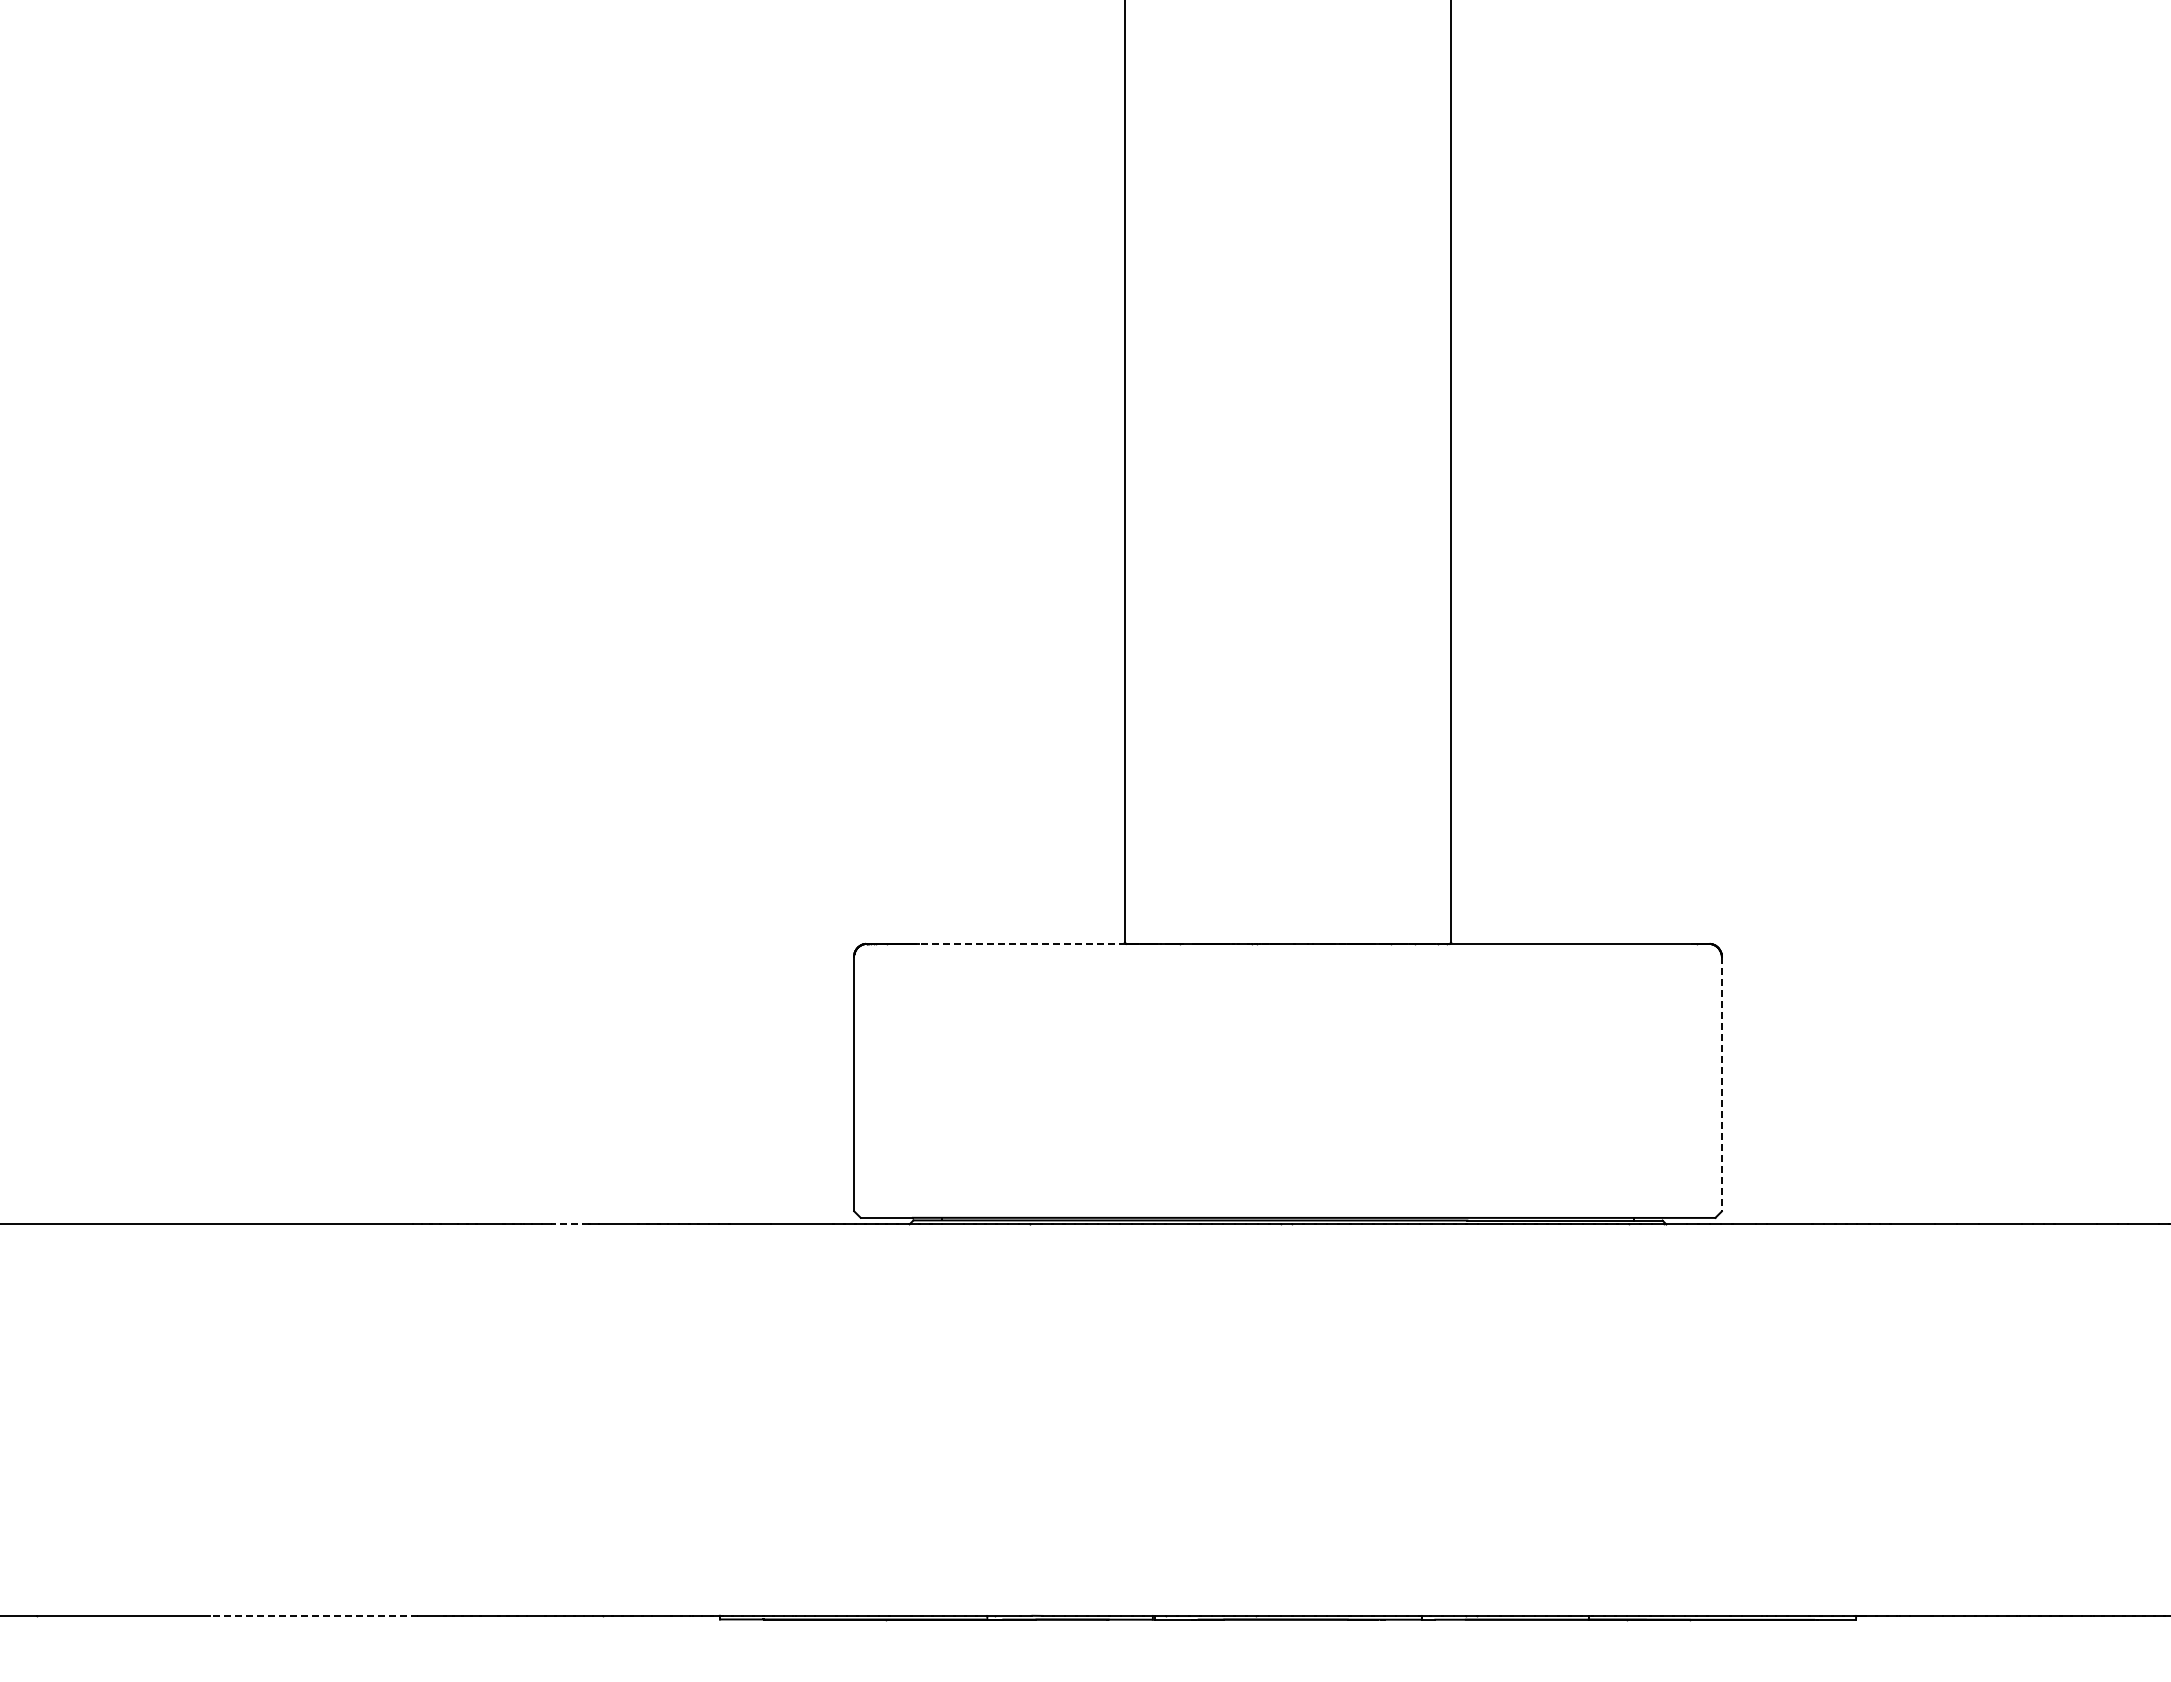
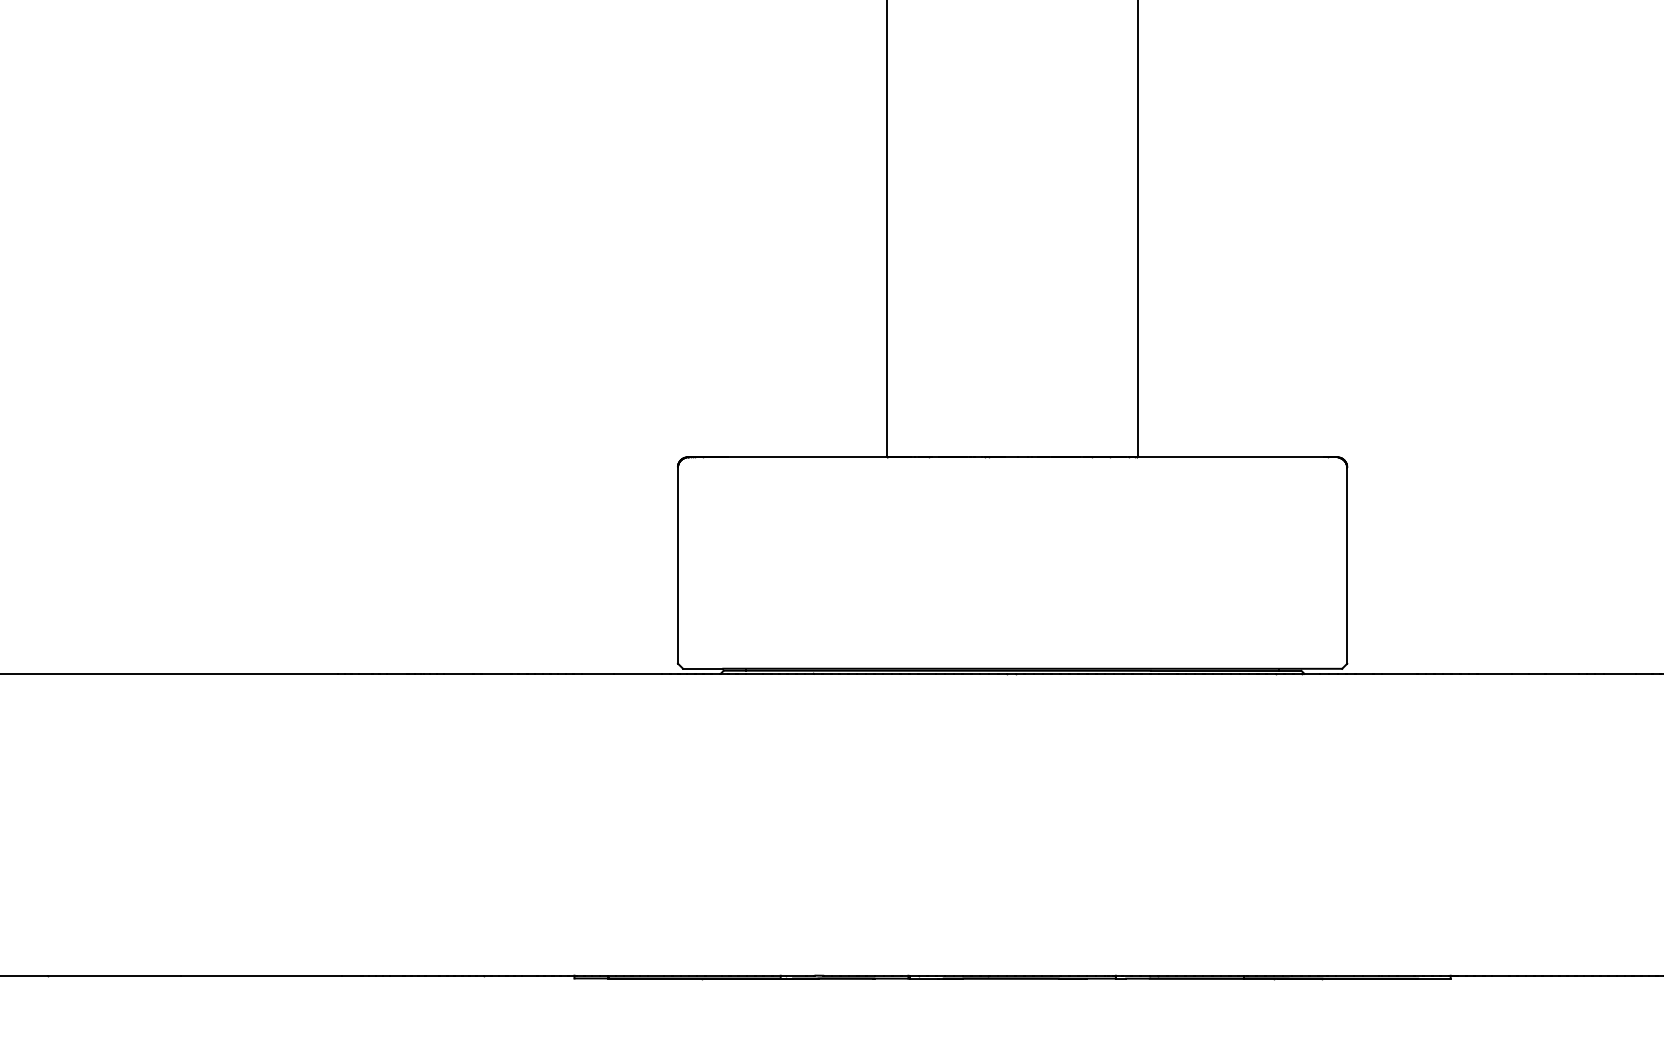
line: (1022, 943) -> (807, 457), dashed -> solid
line: (1721, 1084) -> (1346, 565), dashed -> solid
line: (570, 1224) -> (459, 673), dashed -> solid
line: (314, 1615) -> (261, 975), dashed -> solid

